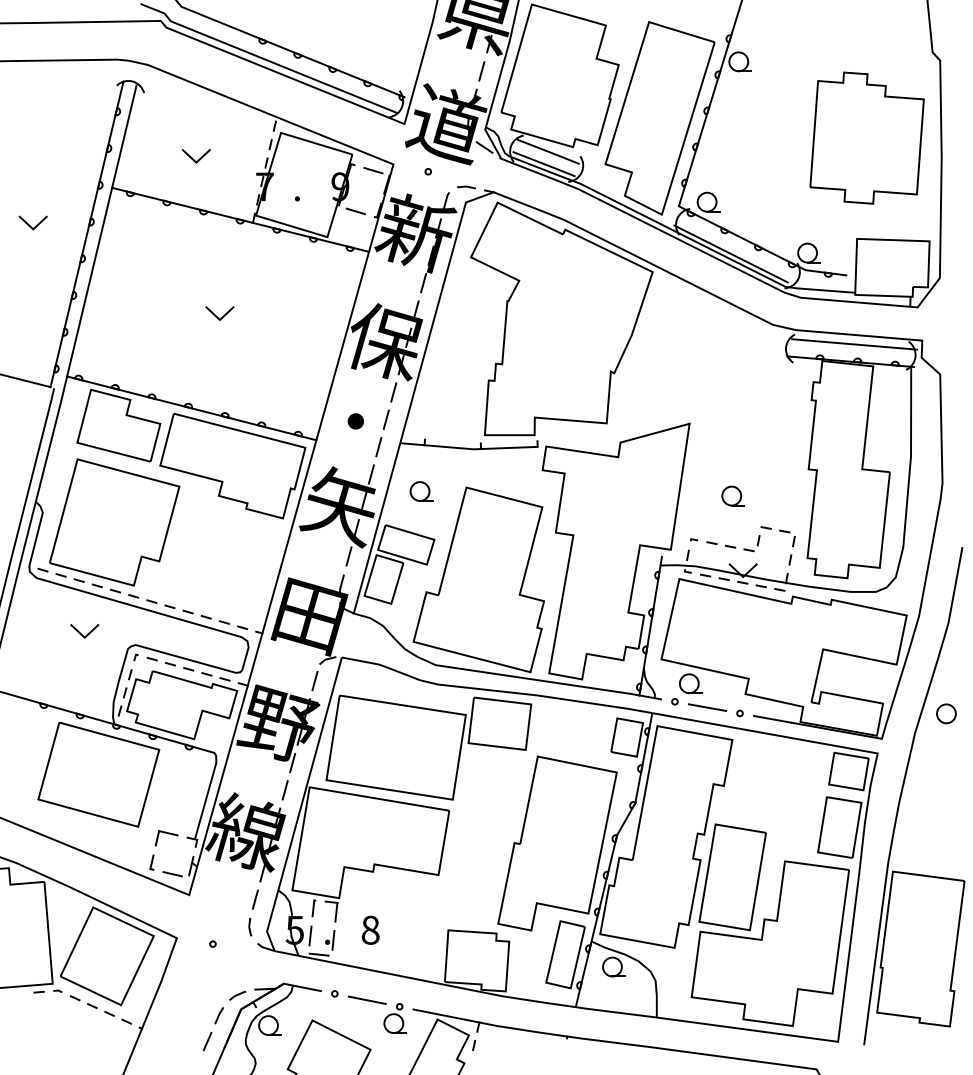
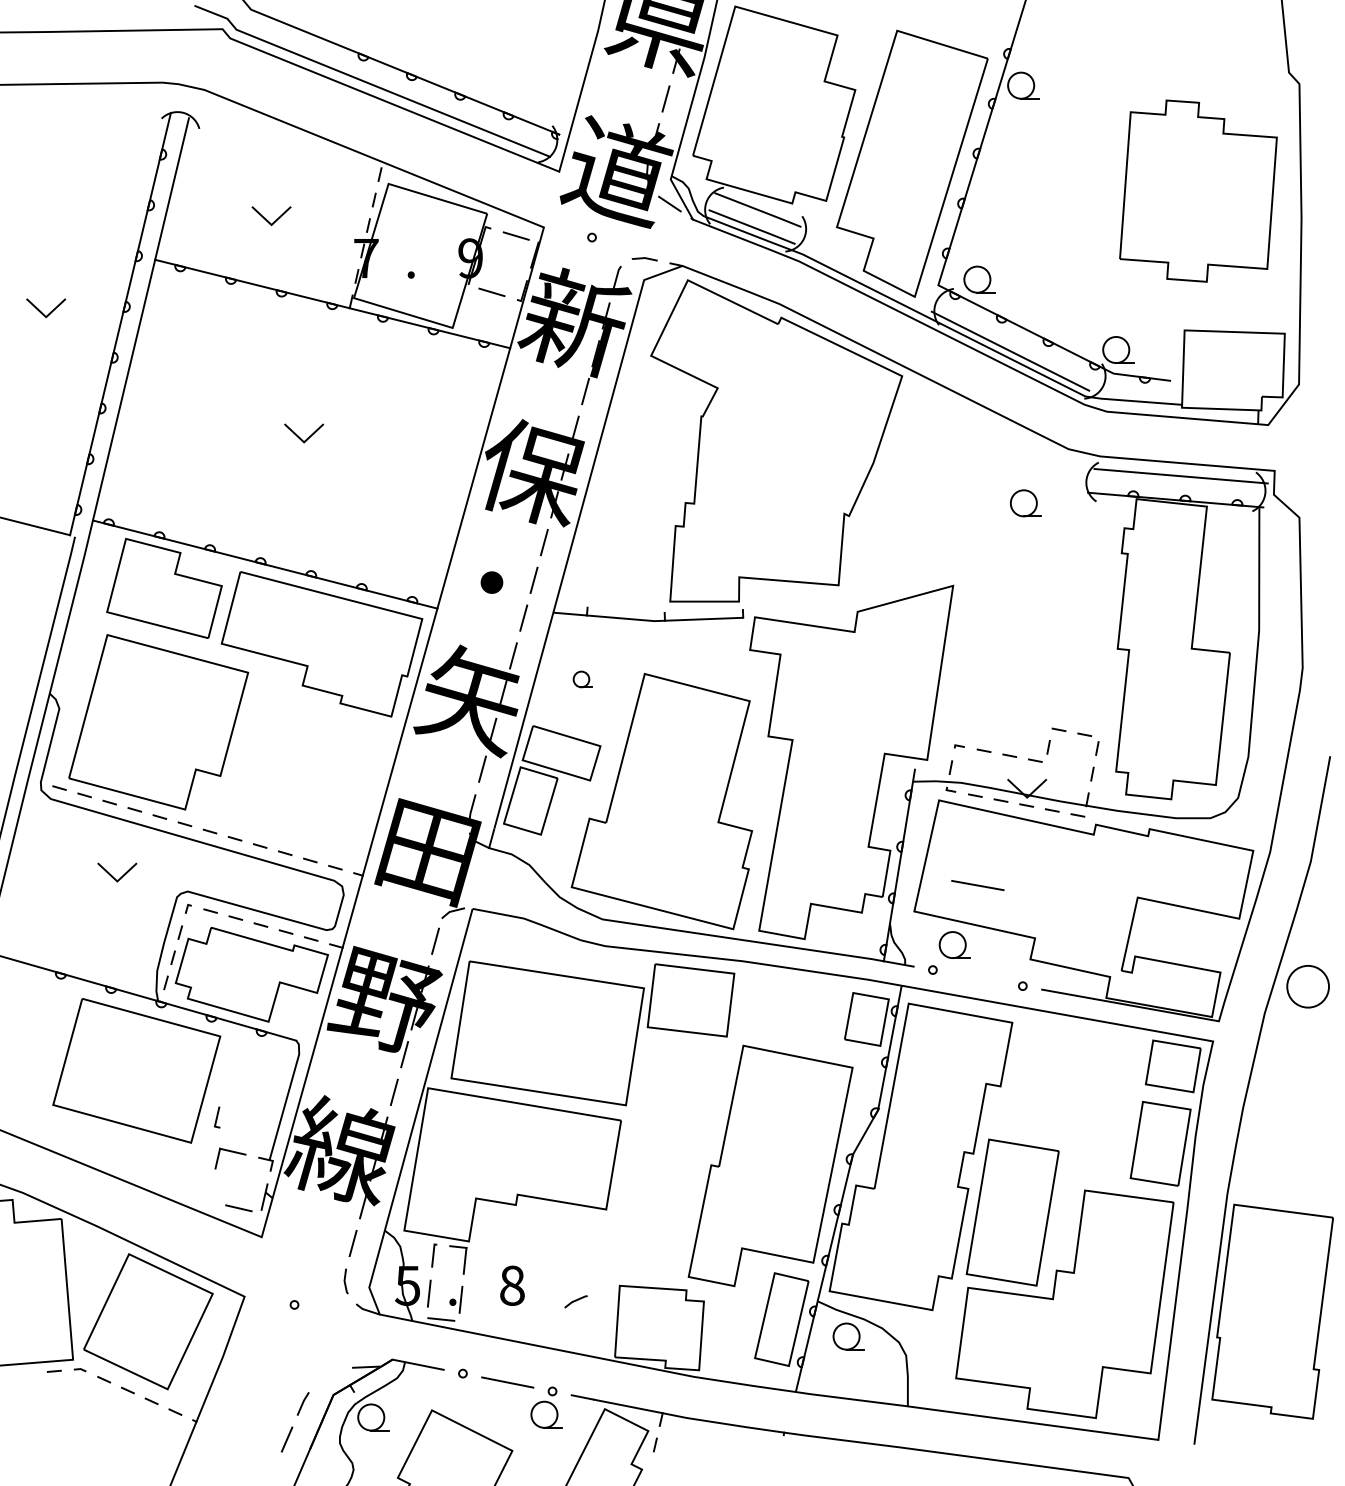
part: (421, 491) -> (582, 679), size x0.6
part: (732, 495) -> (1024, 502), moved
line: (707, 707) -> (977, 885), moved
circle: (946, 713) -> (1308, 986), size x1.6
line: (151, 862) -> (216, 1117), moved
line: (237, 995) -> (575, 1301), moved

